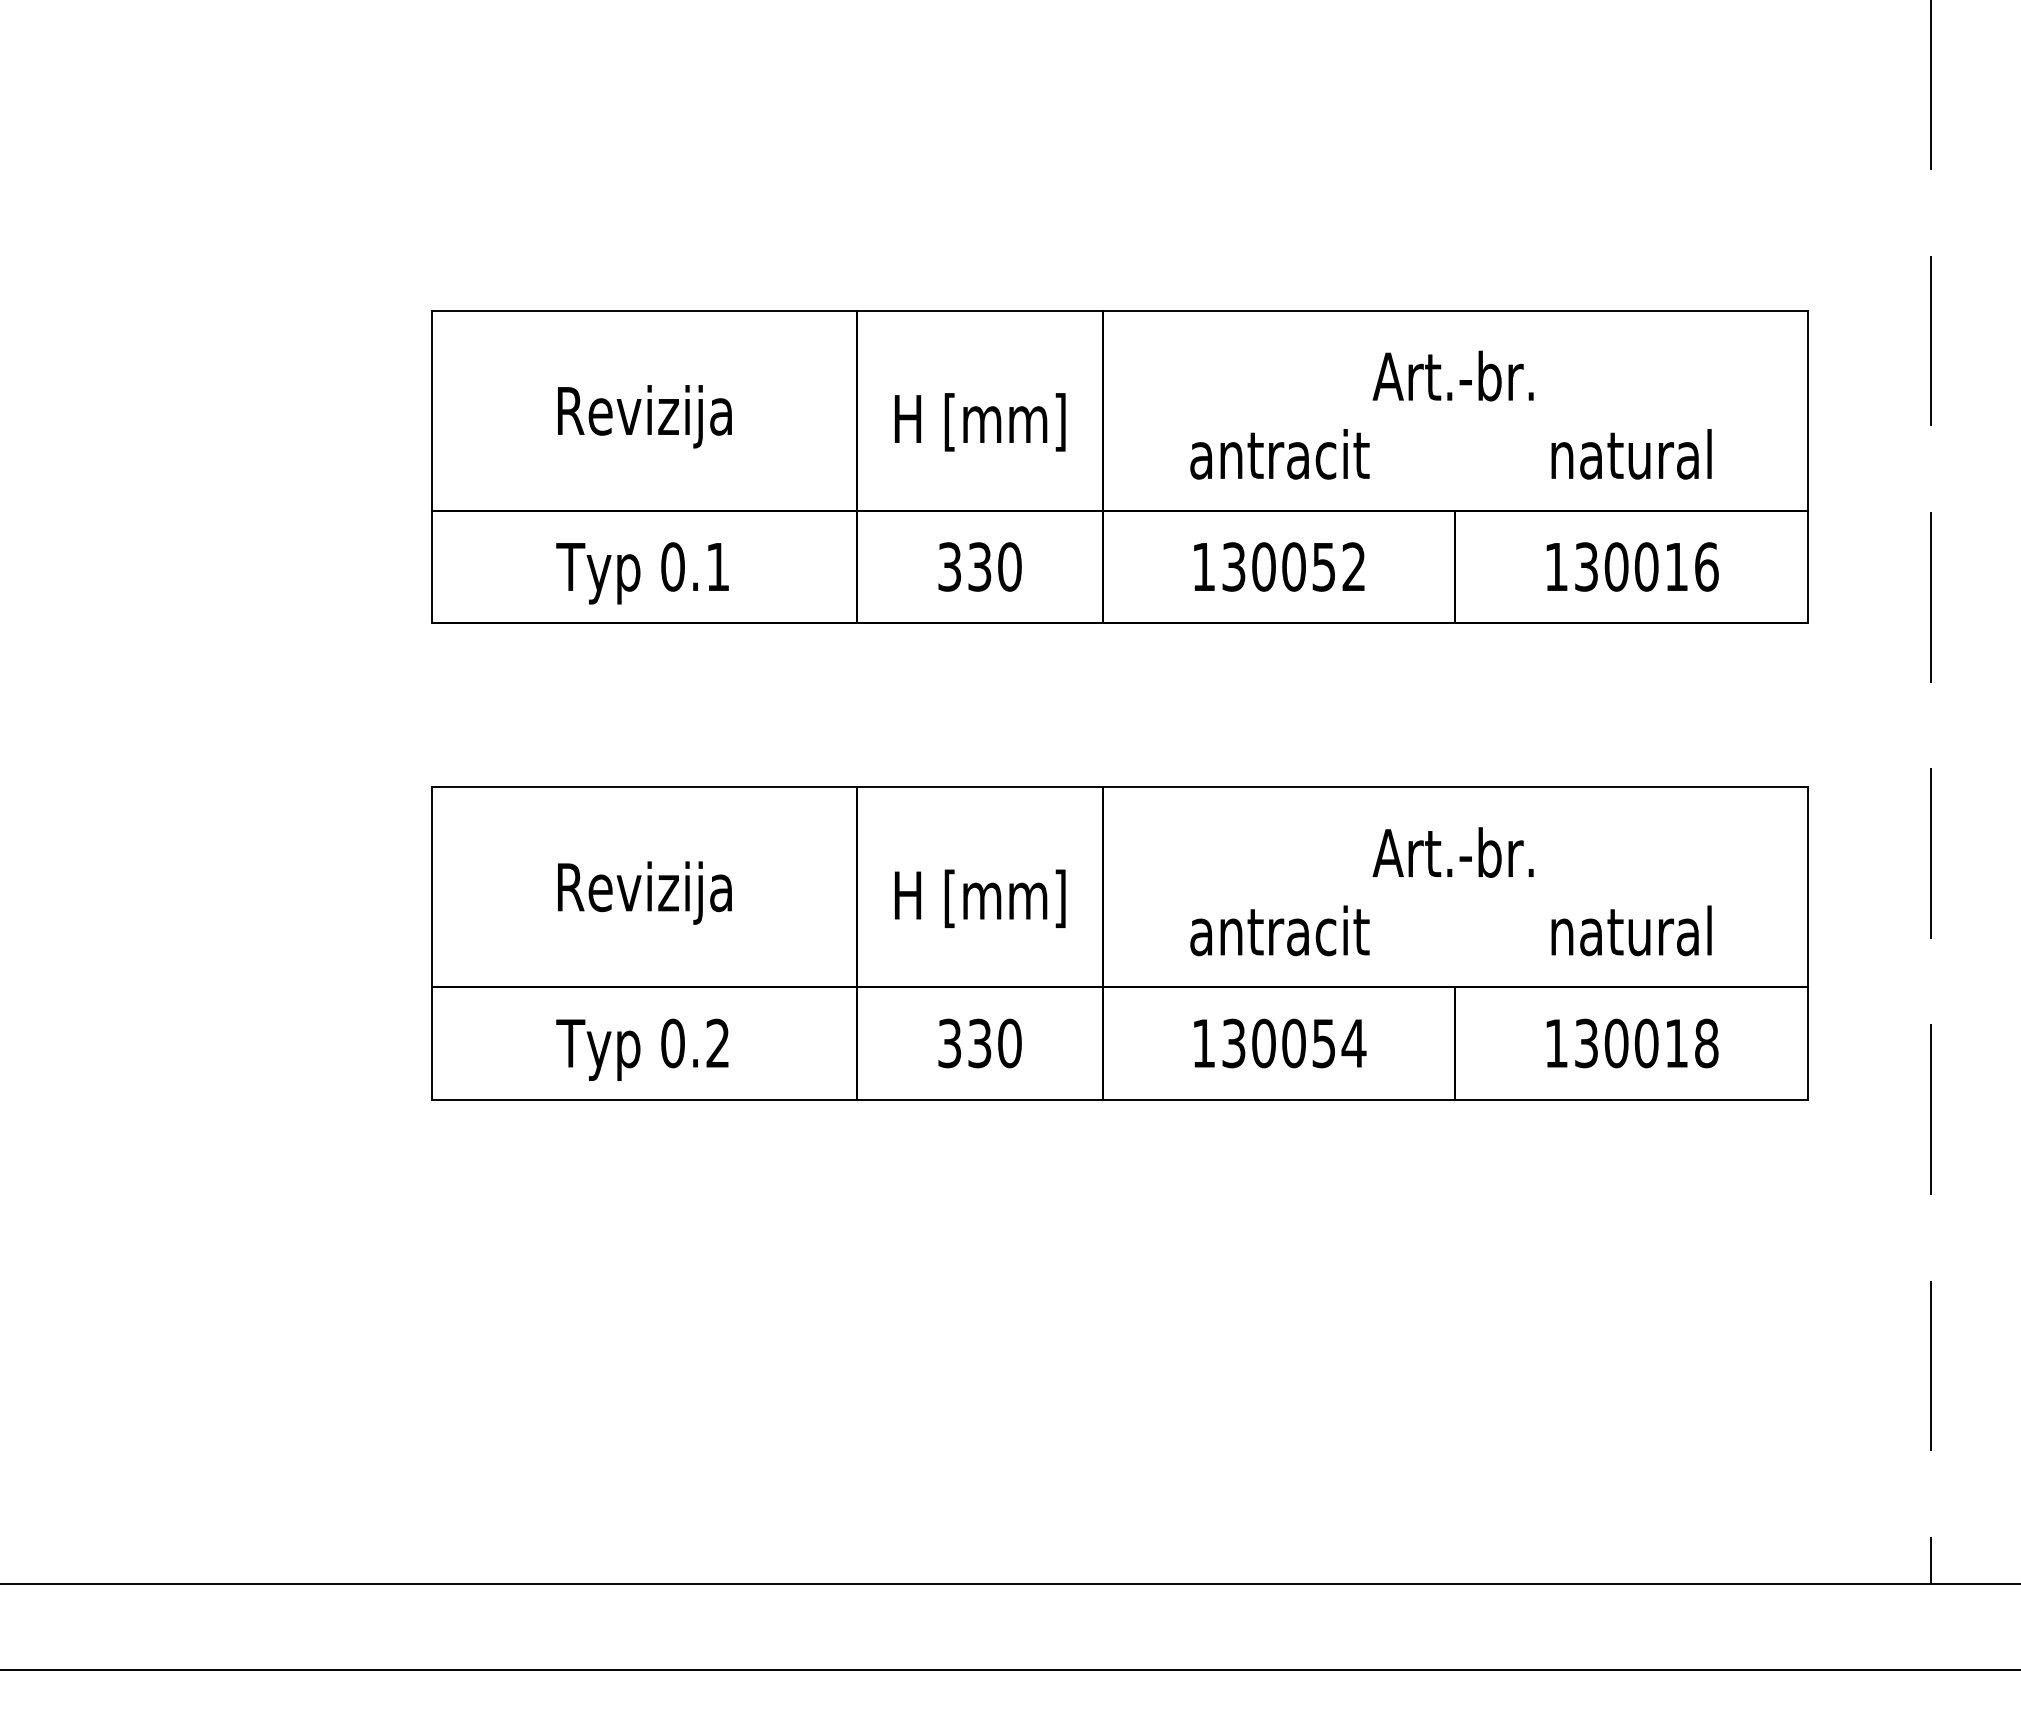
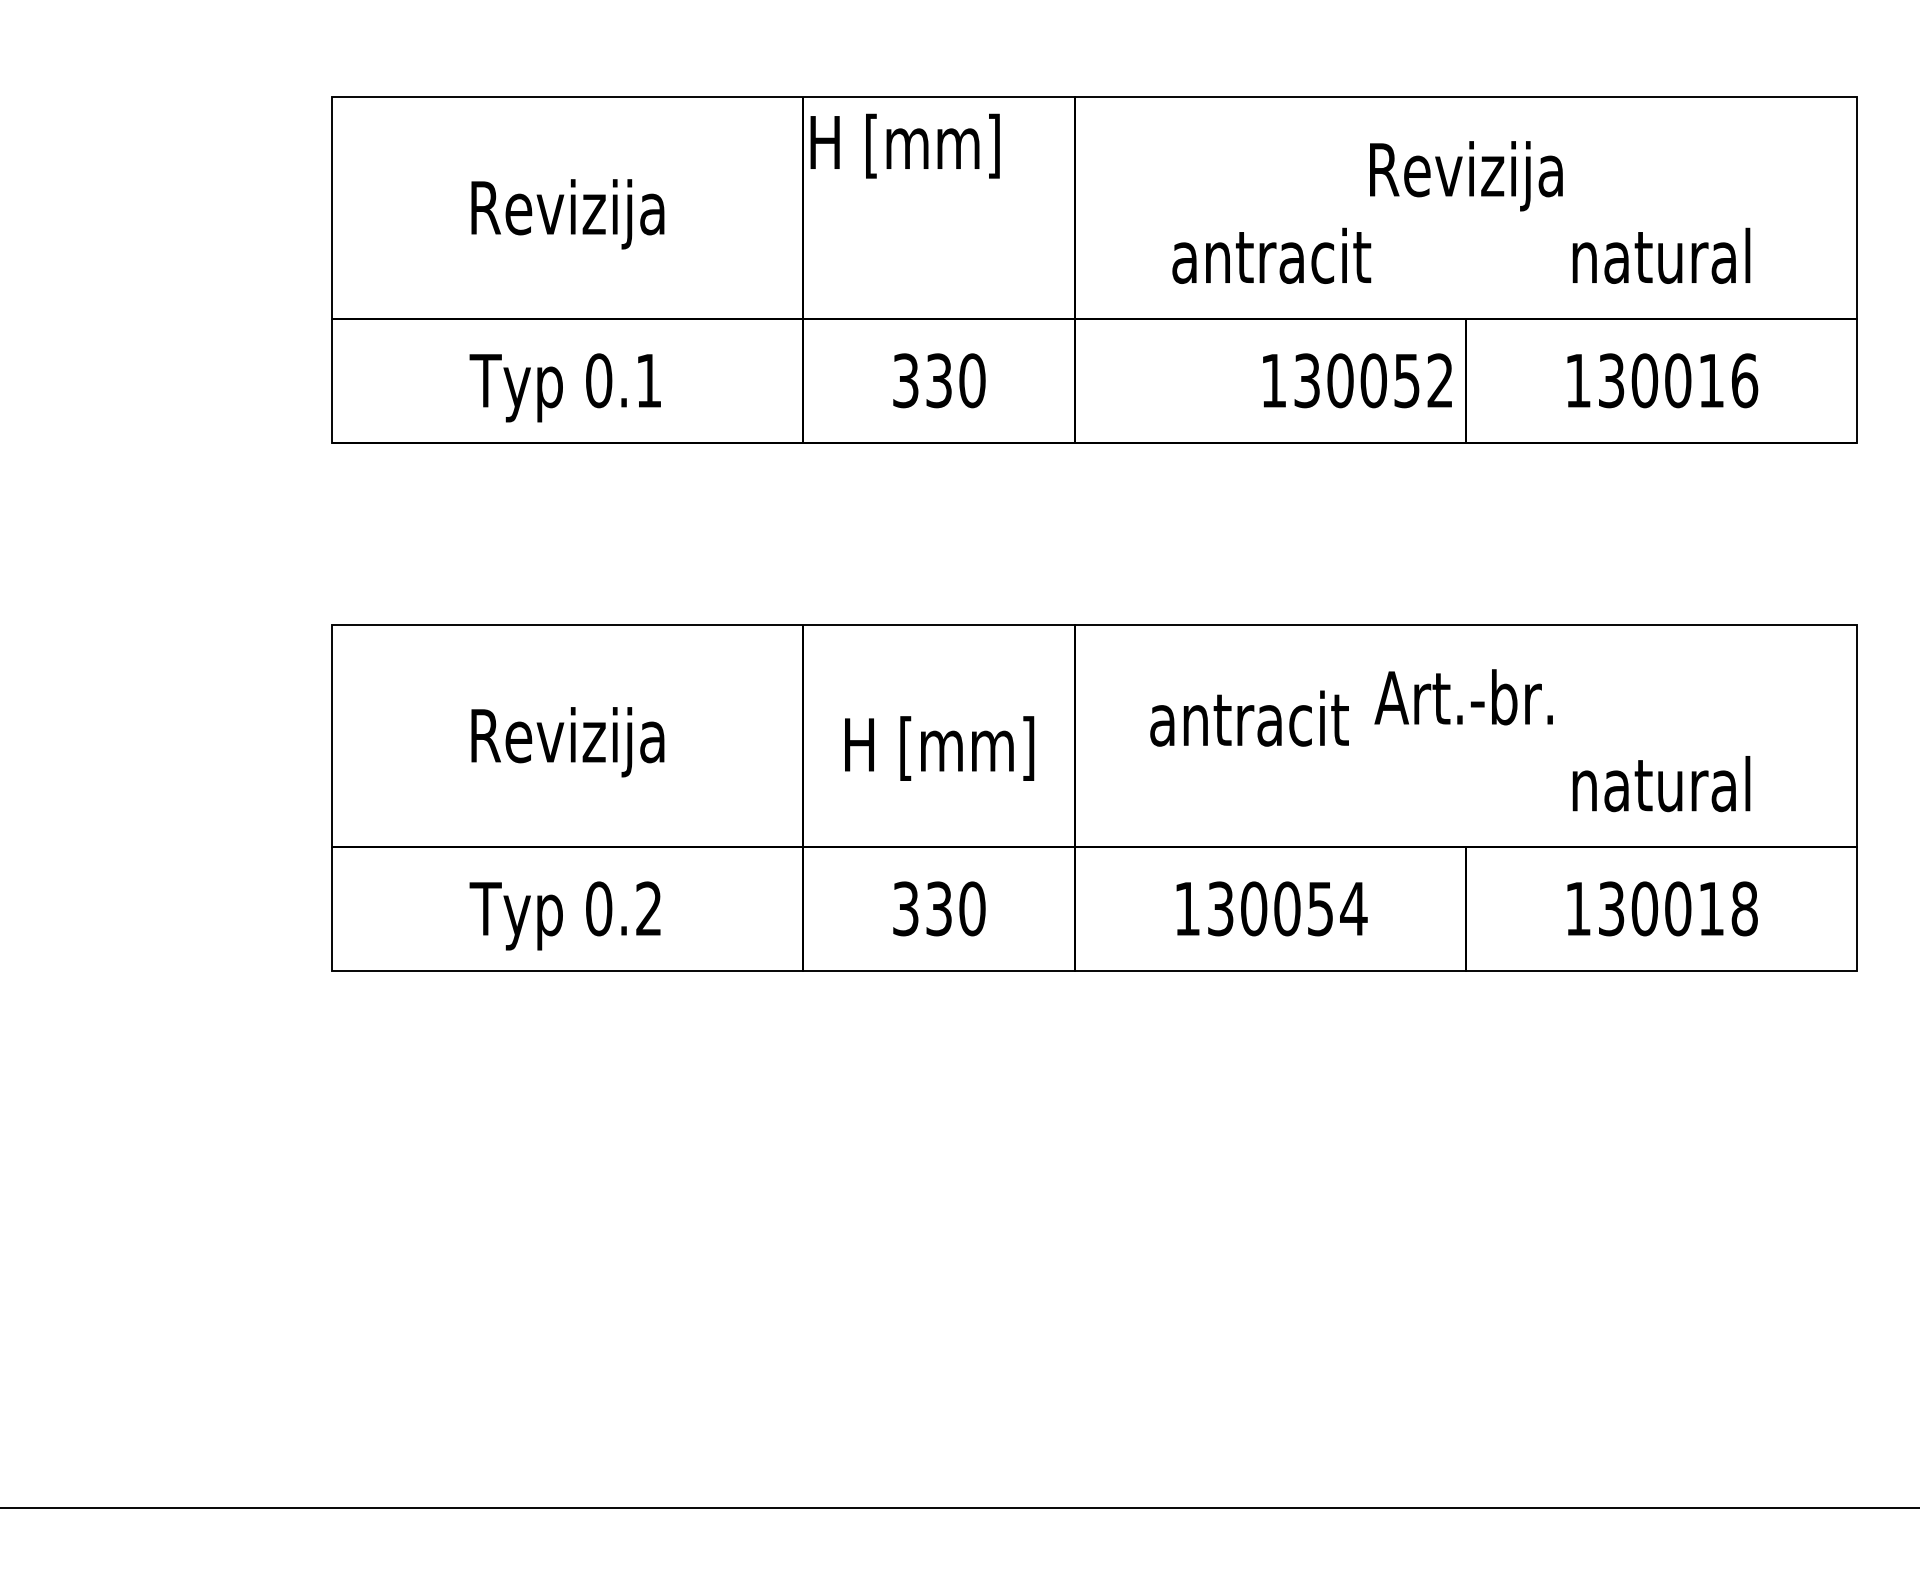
text: (1455, 382) -> (1466, 176), Art.-br. -> Revizija
text: (980, 422) -> (905, 146), moved
text: (1279, 566) -> (1357, 380), moved
text: (1279, 930) -> (1249, 718), moved

